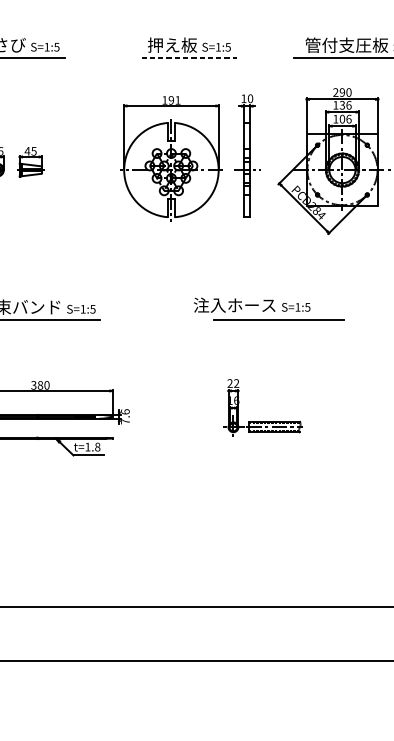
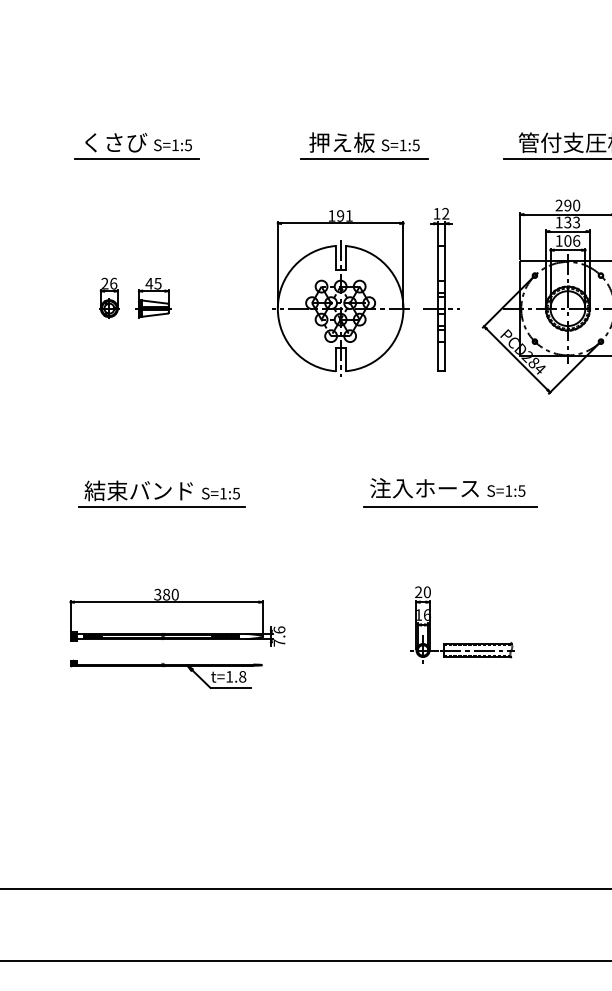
line: (190, 57) -> (365, 159), dashed -> solid
text: (250, 98) -> (445, 213), 10 -> 12
text: (348, 105) -> (576, 222), 136 -> 133
line: (278, 318) -> (450, 506), moved
text: (236, 383) -> (426, 592), 22 -> 20

